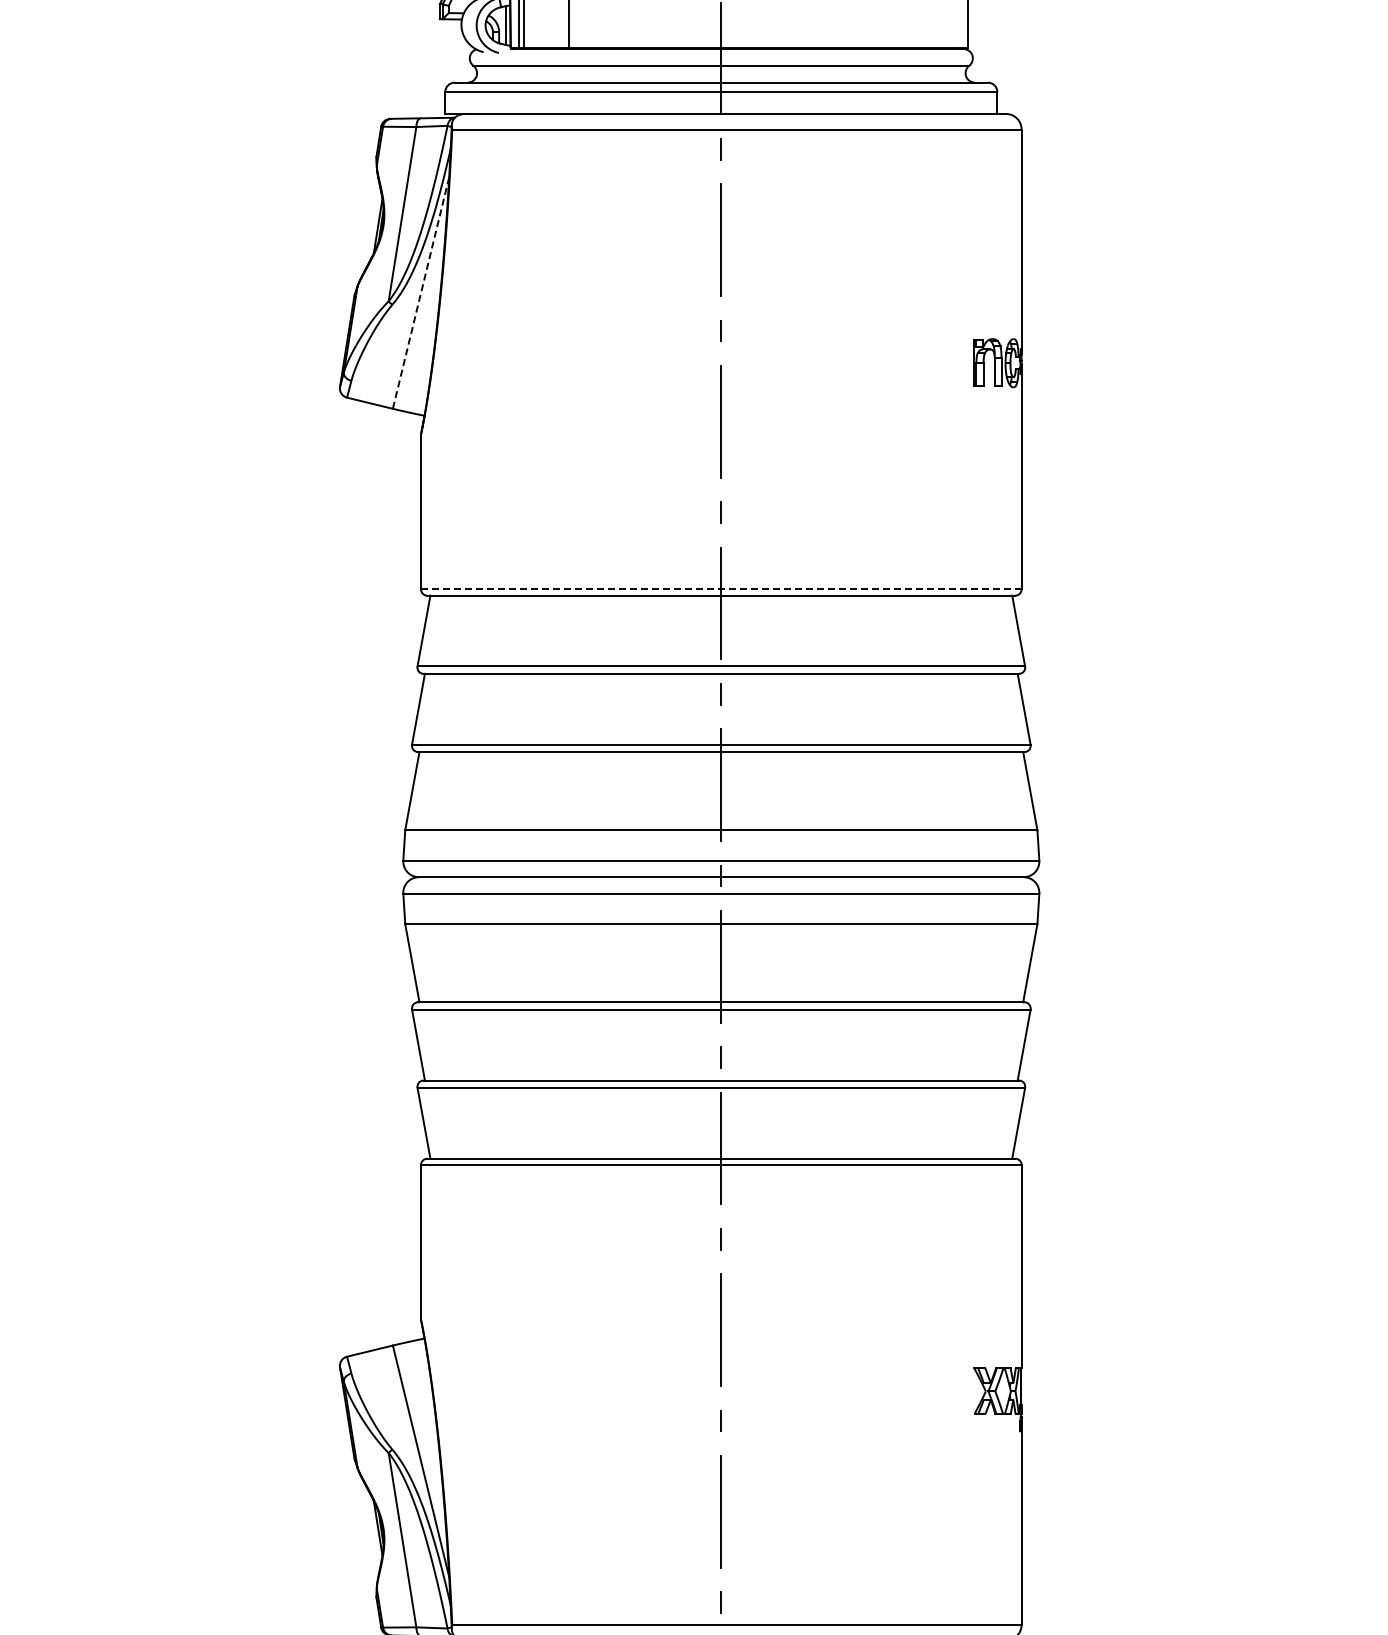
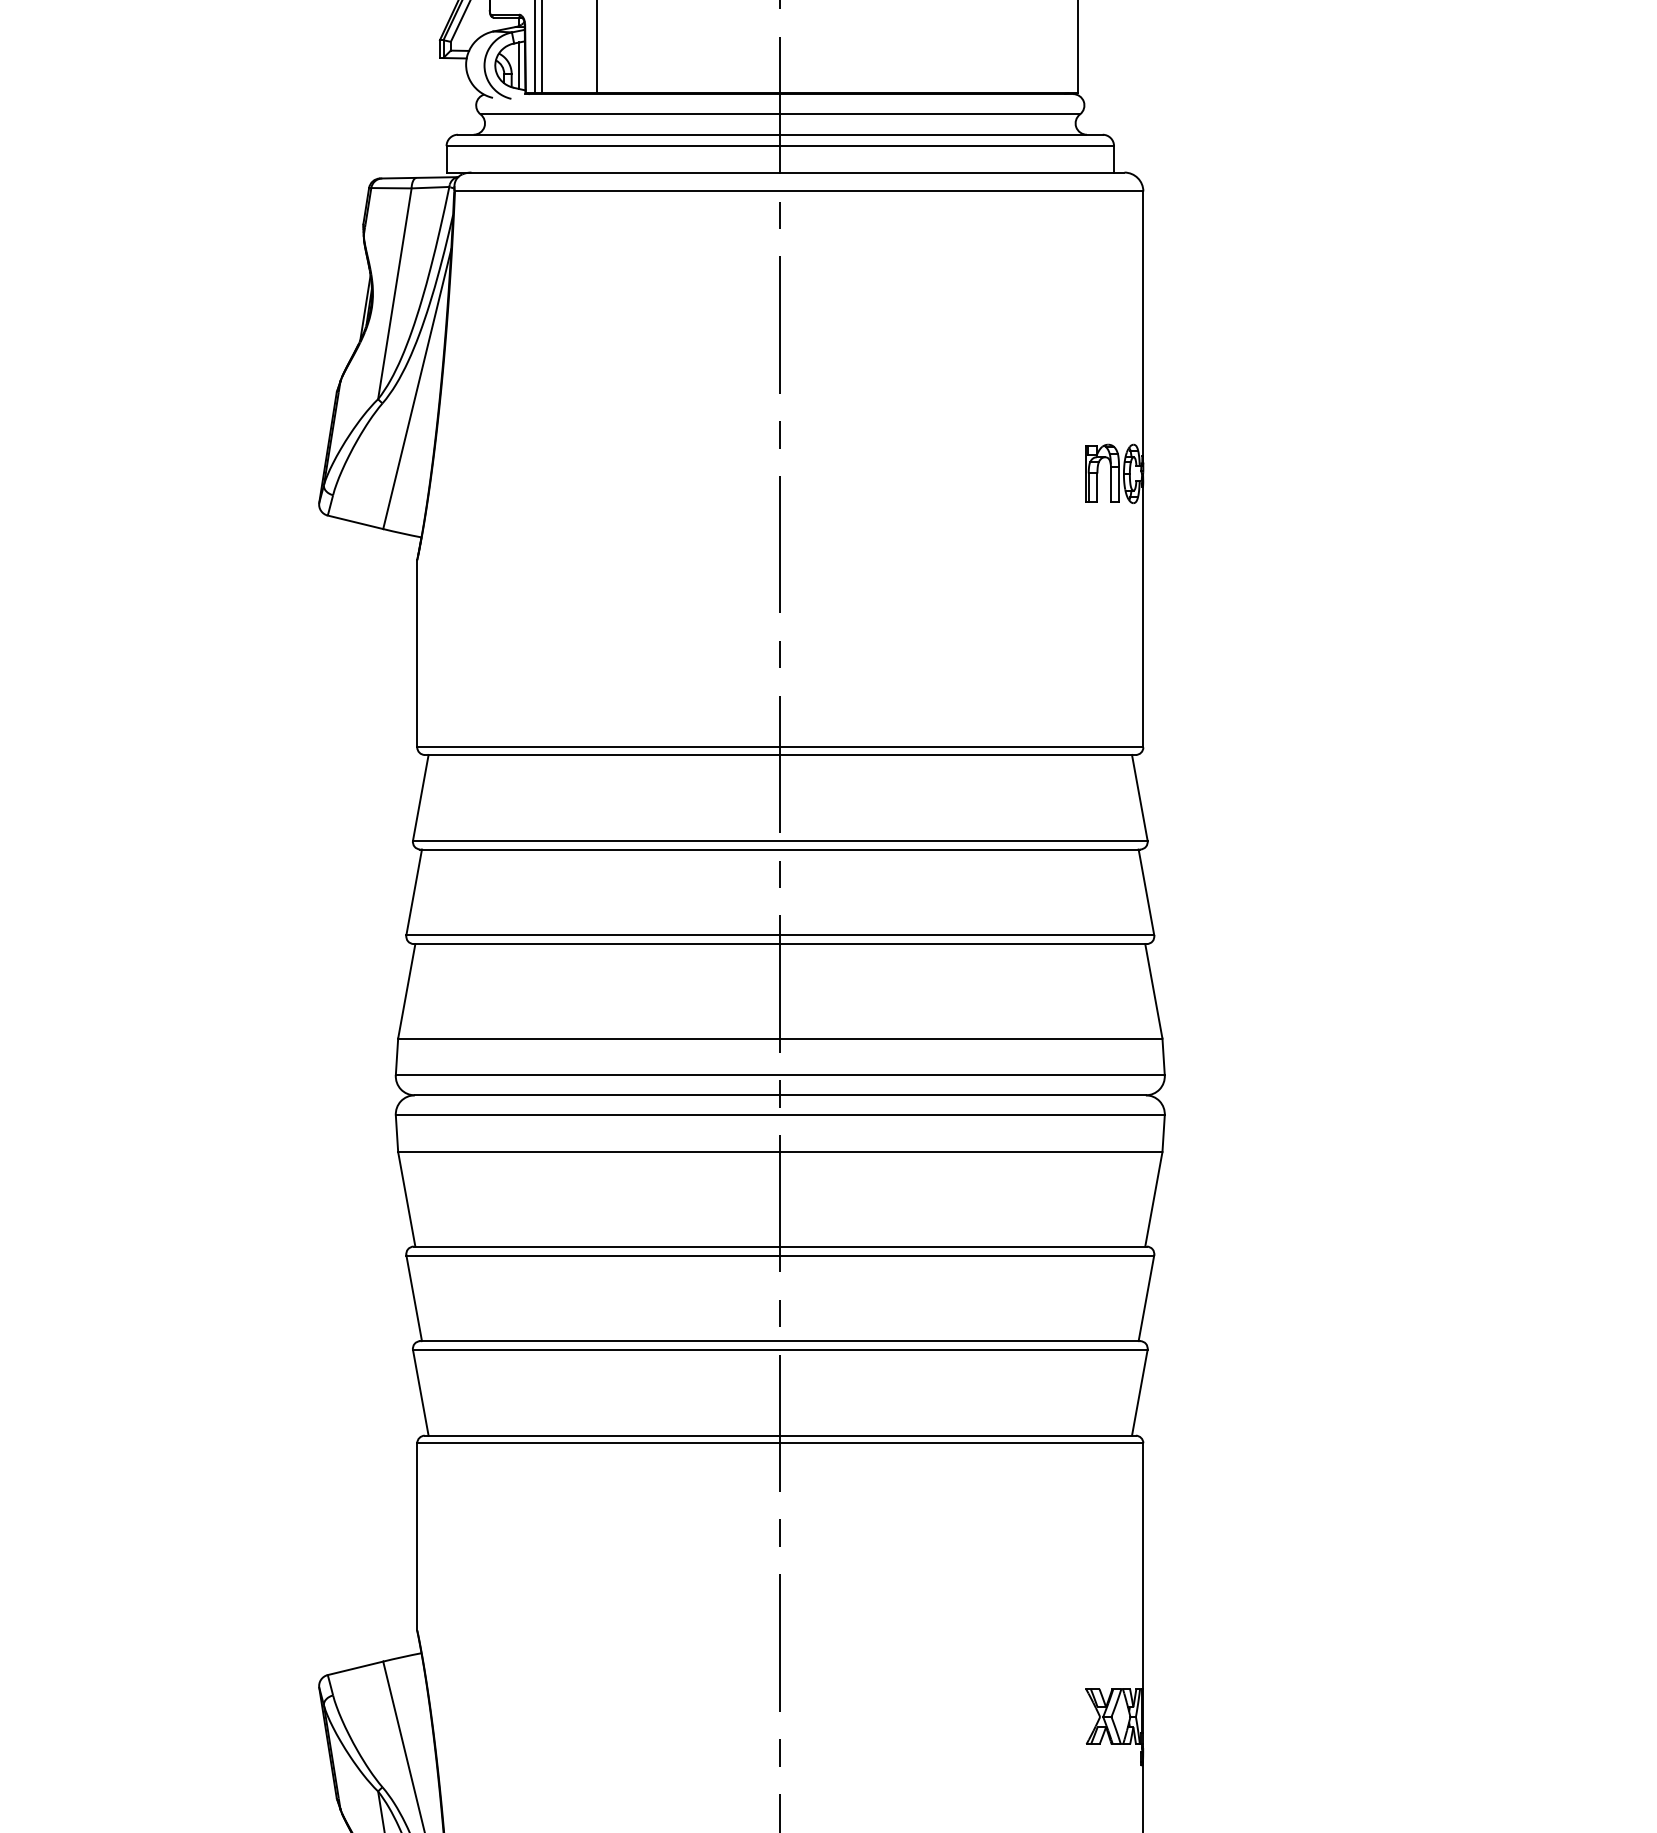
line: (420, 293) -> (416, 389), dashed -> solid
line: (721, 589) -> (780, 747), dashed -> solid

